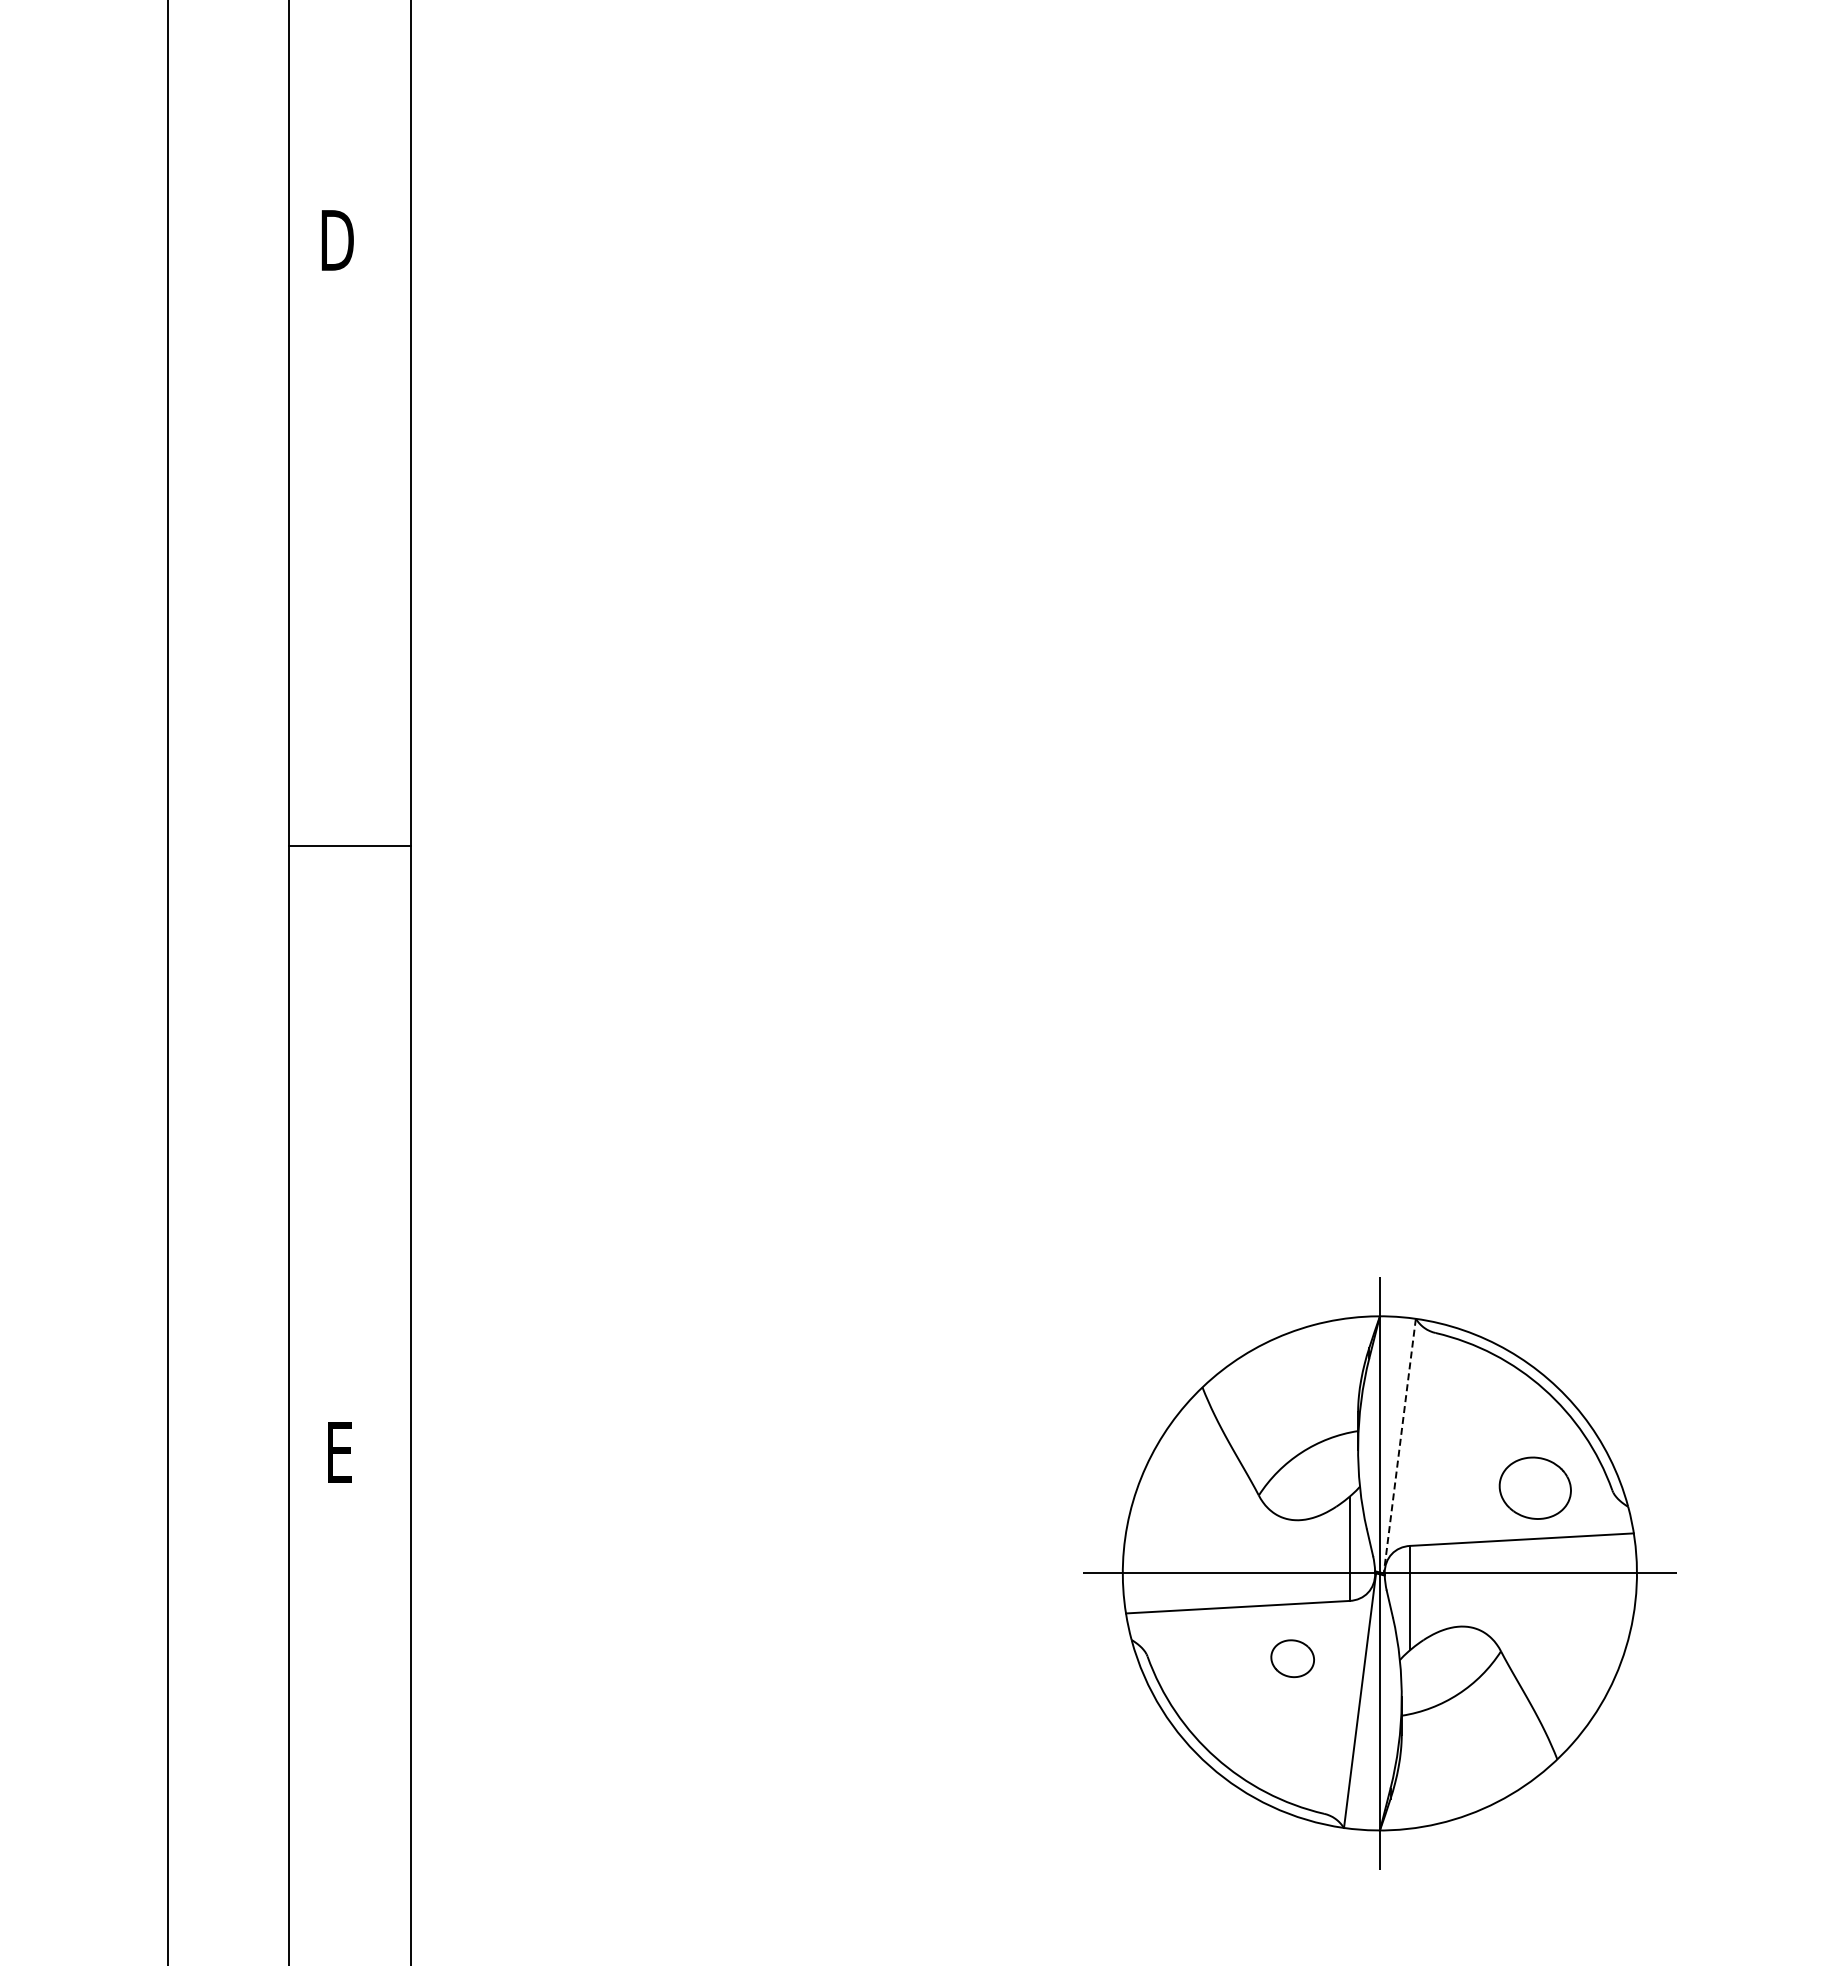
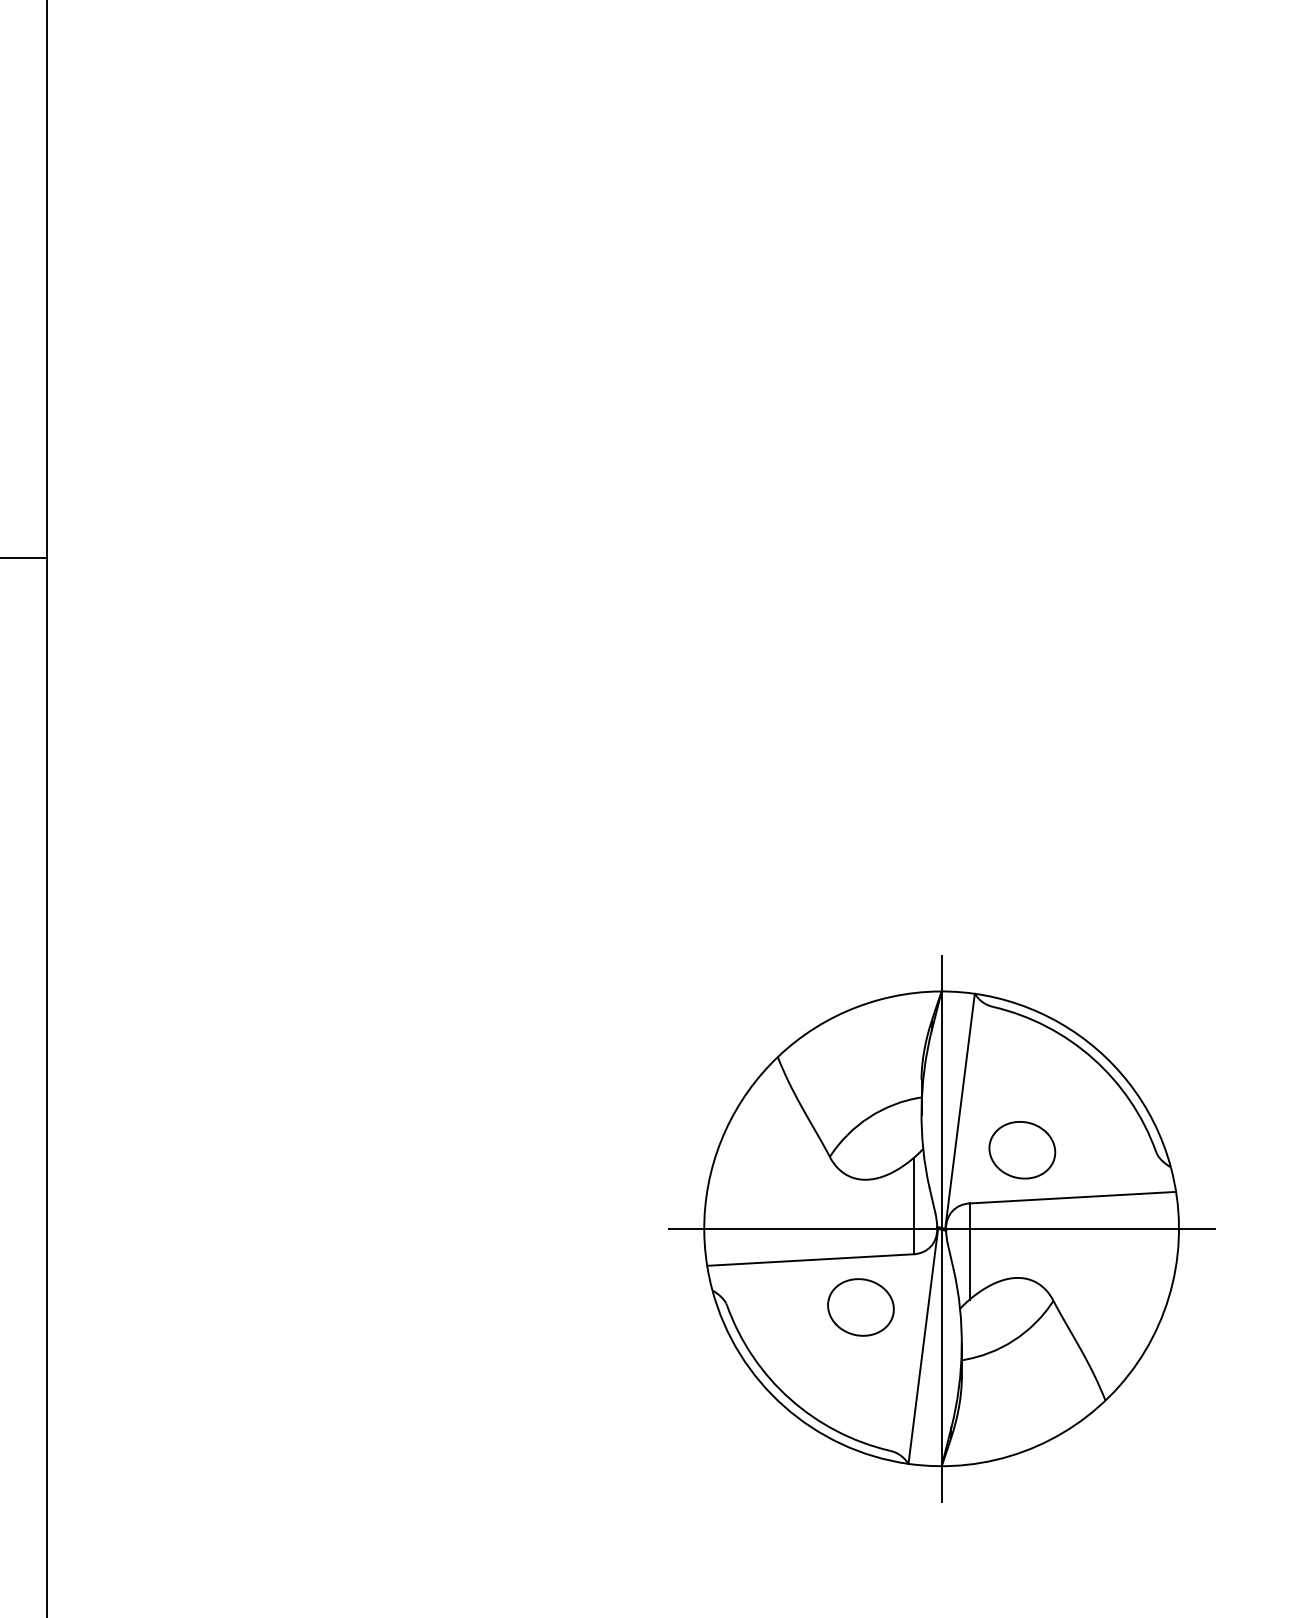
line: (1399, 1446) -> (959, 1111), dashed -> solid
part: (1534, 1487) -> (1021, 1149), moved
part: (1292, 1658) -> (860, 1307), size x1.67

